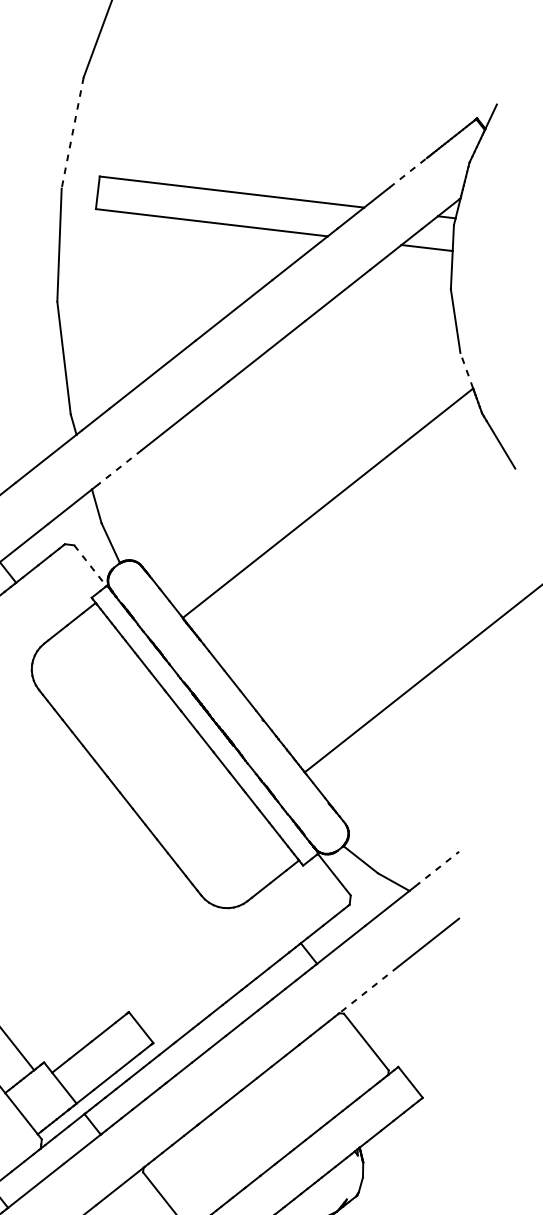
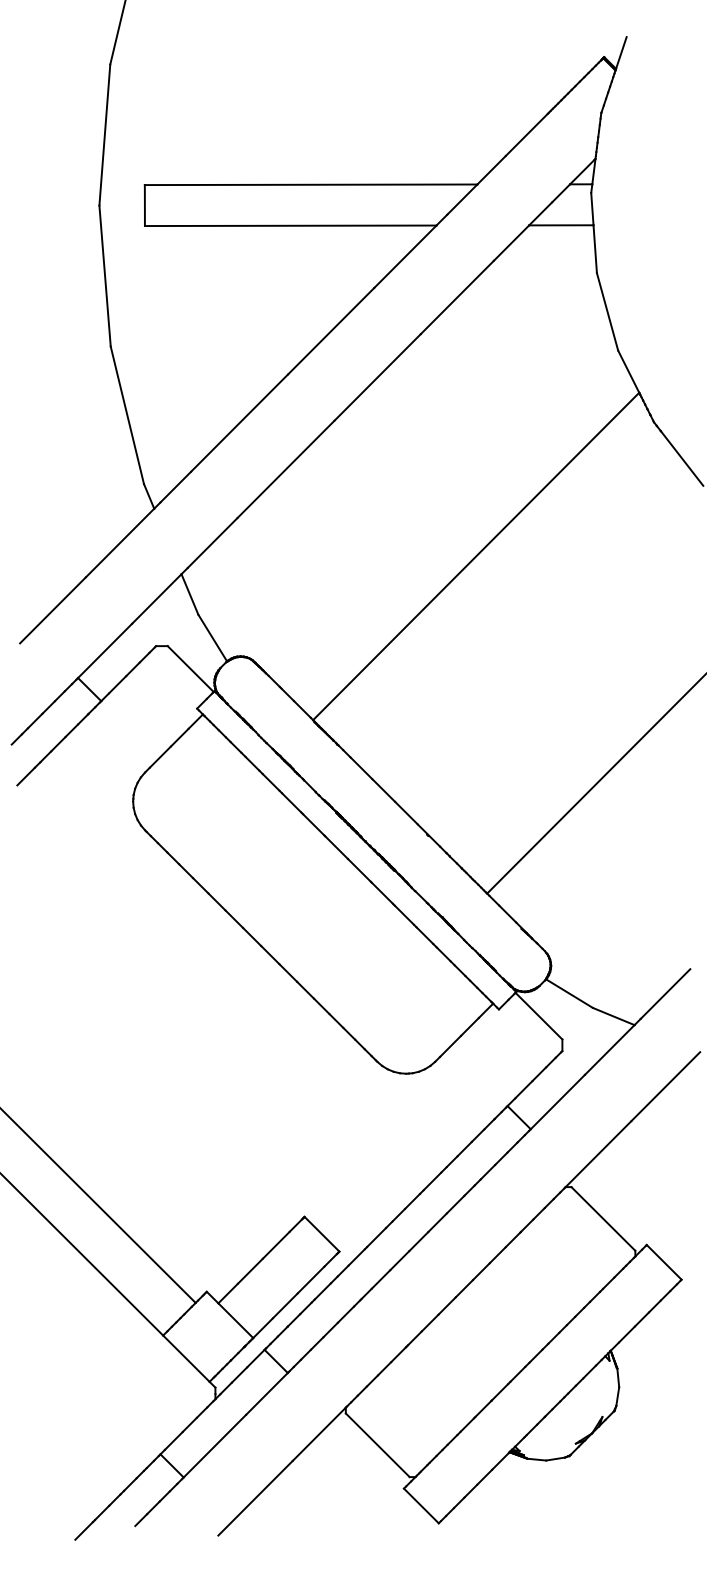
line: (72, 133) -> (104, 135), dashed -> solid
line: (408, 172) -> (526, 134), dashed -> solid
line: (466, 370) -> (628, 371), dashed -> solid
line: (119, 467) -> (212, 543), dashed -> solid
line: (90, 566) -> (191, 669), dashed -> solid
line: (437, 868) -> (665, 993), dashed -> solid
line: (368, 990) -> (598, 1154), dashed -> solid

